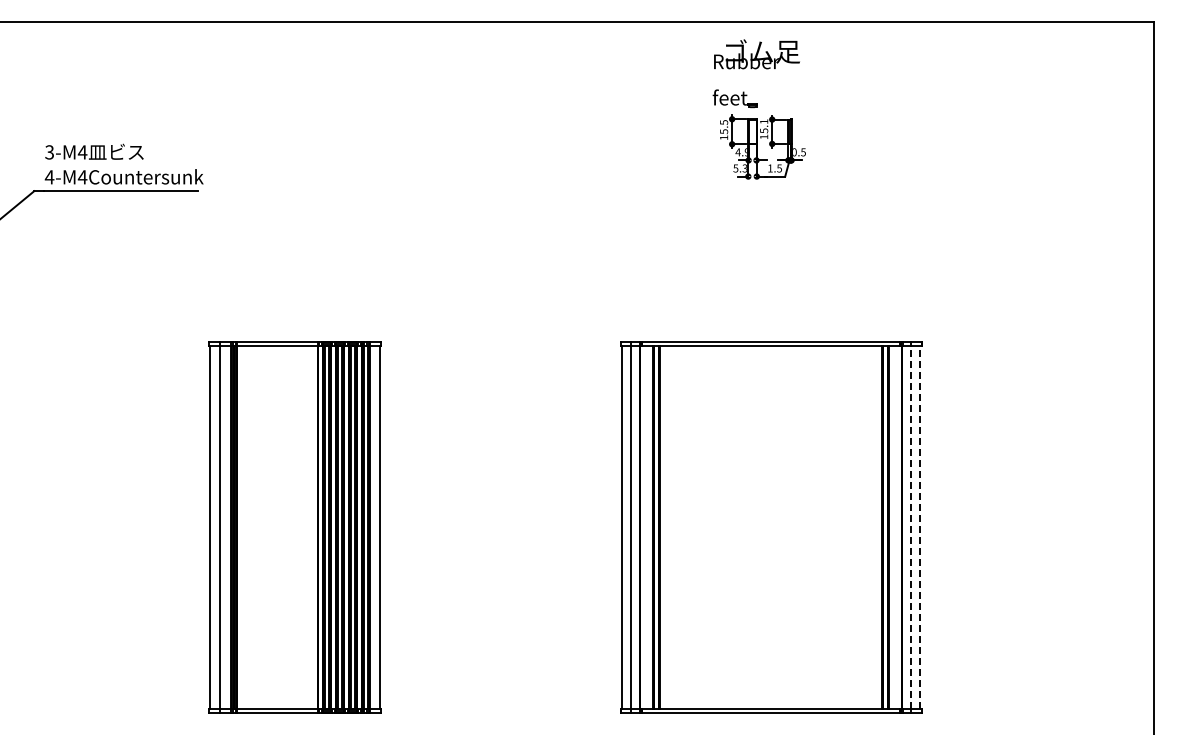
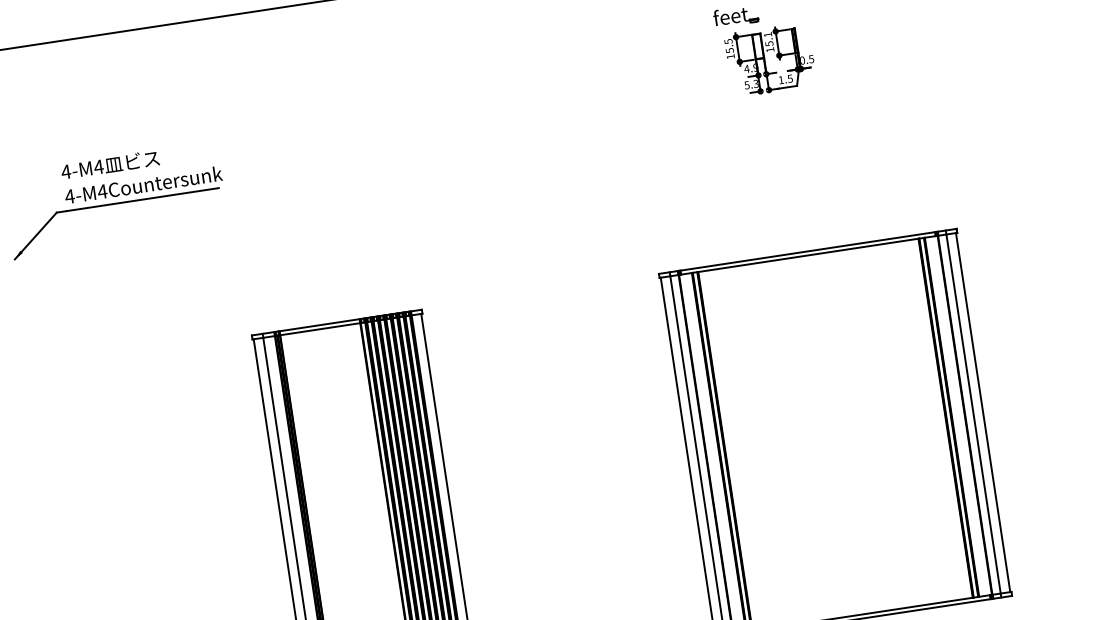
text: (49, 152) -> (66, 172), 3-M4 -> 4-M4
line: (910, 527) -> (973, 414), dashed -> solid
line: (920, 527) -> (983, 412), dashed -> solid

